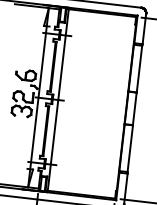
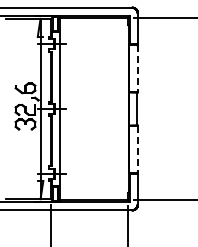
line: (139, 69) -> (137, 69), solid -> dashed
line: (130, 149) -> (137, 149), solid -> dashed

